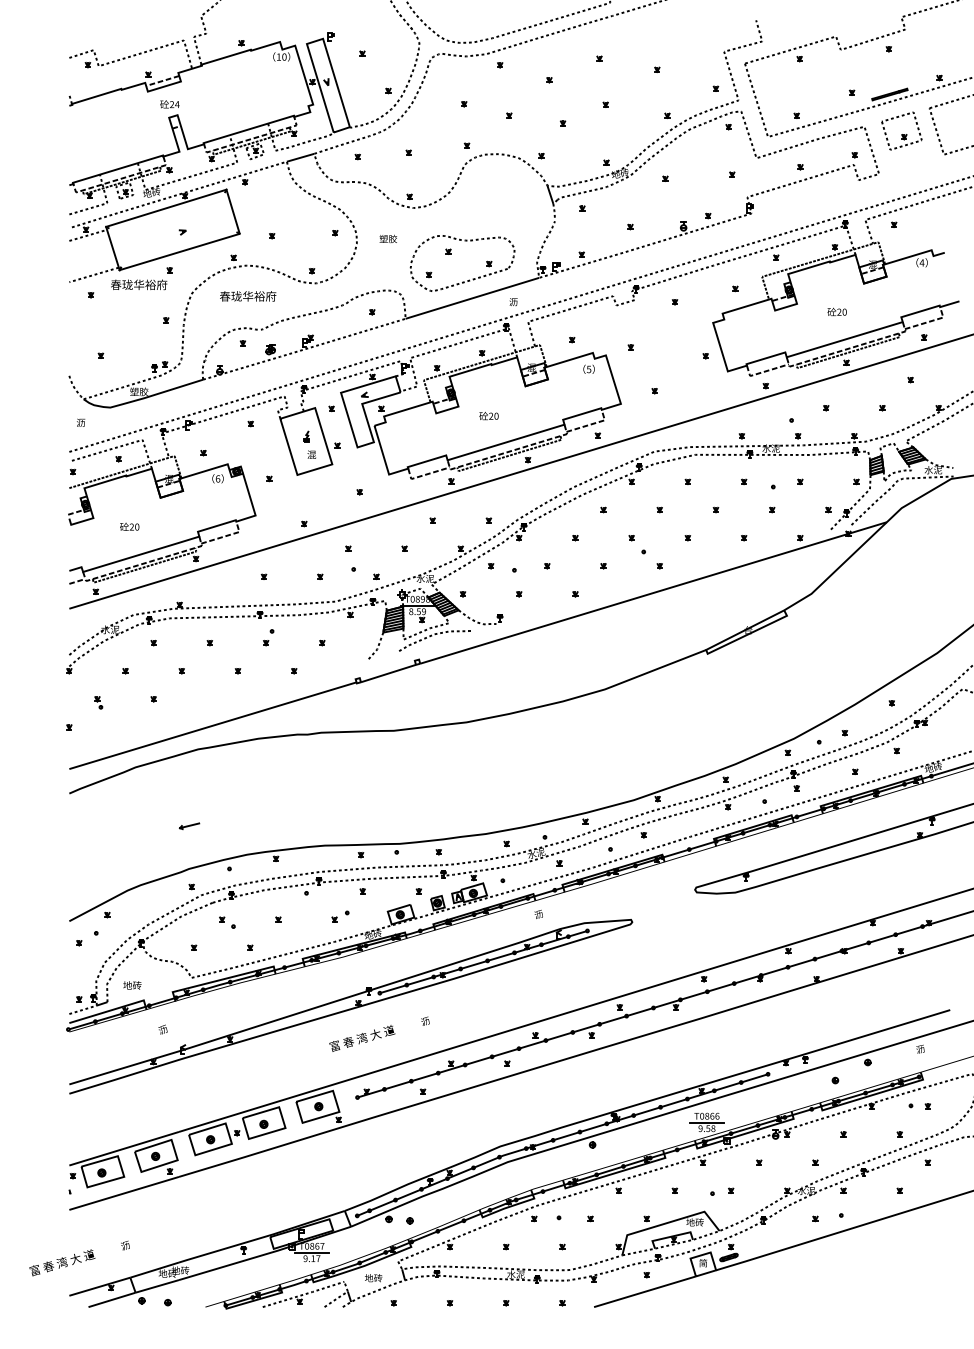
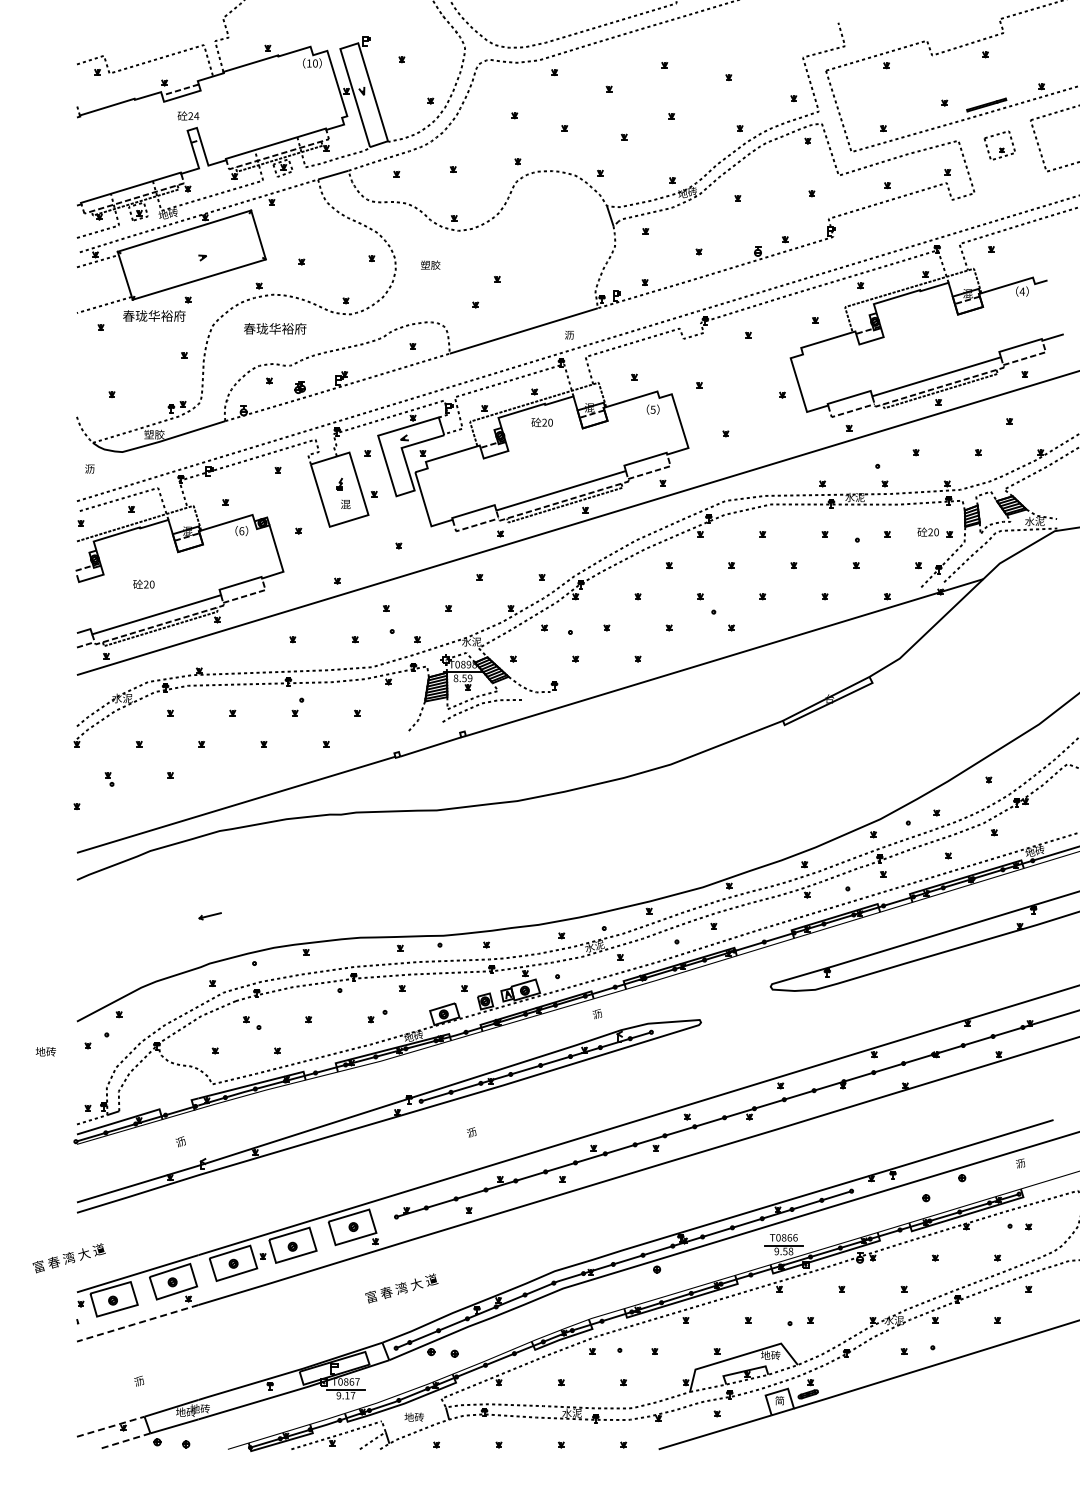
part: (901, 131) -> (999, 145), size x0.7
part: (468, 279) -> (519, 310), removed
text: (836, 311) -> (927, 531), moved
text: (488, 415) -> (541, 421), moved
text: (132, 985) -> (45, 1051), moved
text: (362, 1038) -> (401, 1288), moved
line: (123, 1193) -> (137, 1323), solid -> dashed
text: (61, 1263) -> (68, 1258), moved
line: (100, 1286) -> (111, 1426), solid -> dashed
line: (111, 1300) -> (123, 1441), solid -> dashed

